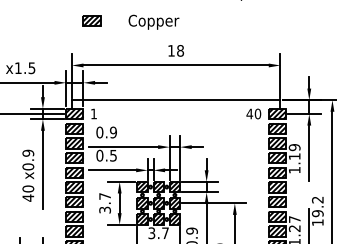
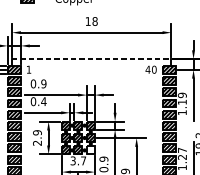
line: (176, 100) -> (92, 59), solid -> dashed
text: (113, 155) -> (43, 101), 0.5 -> 0.4
text: (105, 203) -> (37, 138), 3.7 -> 2.9
hatch: (174, 219) -> (90, 150), removed

